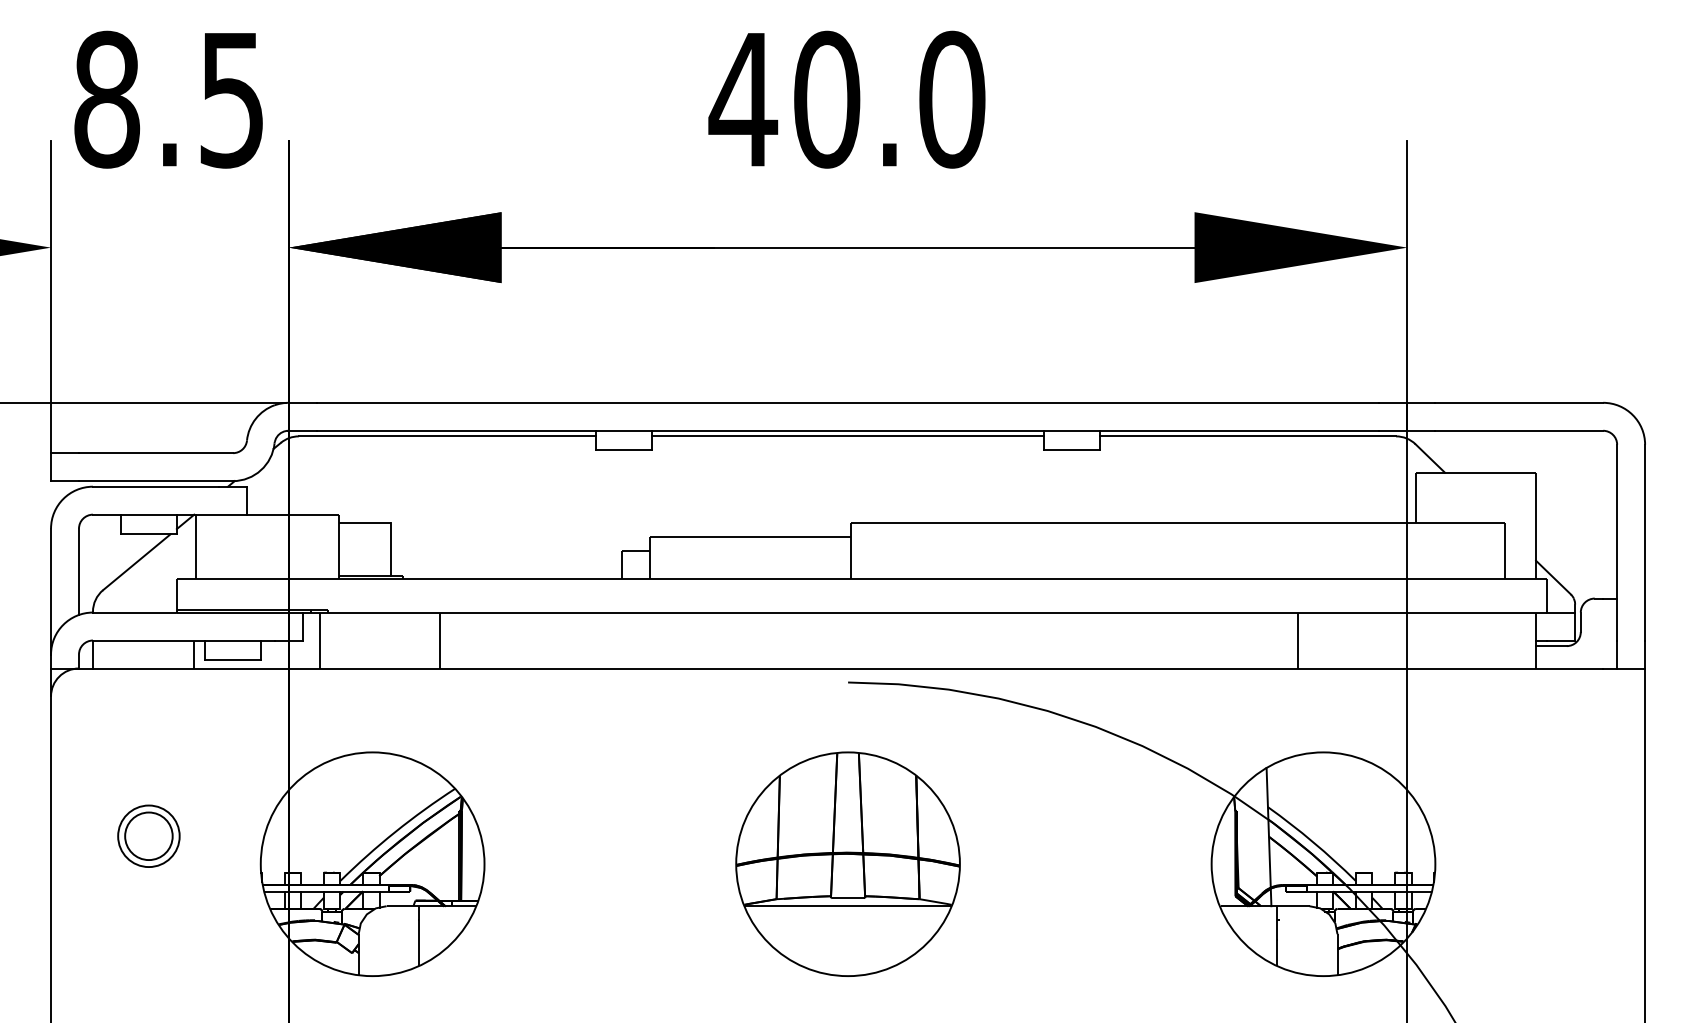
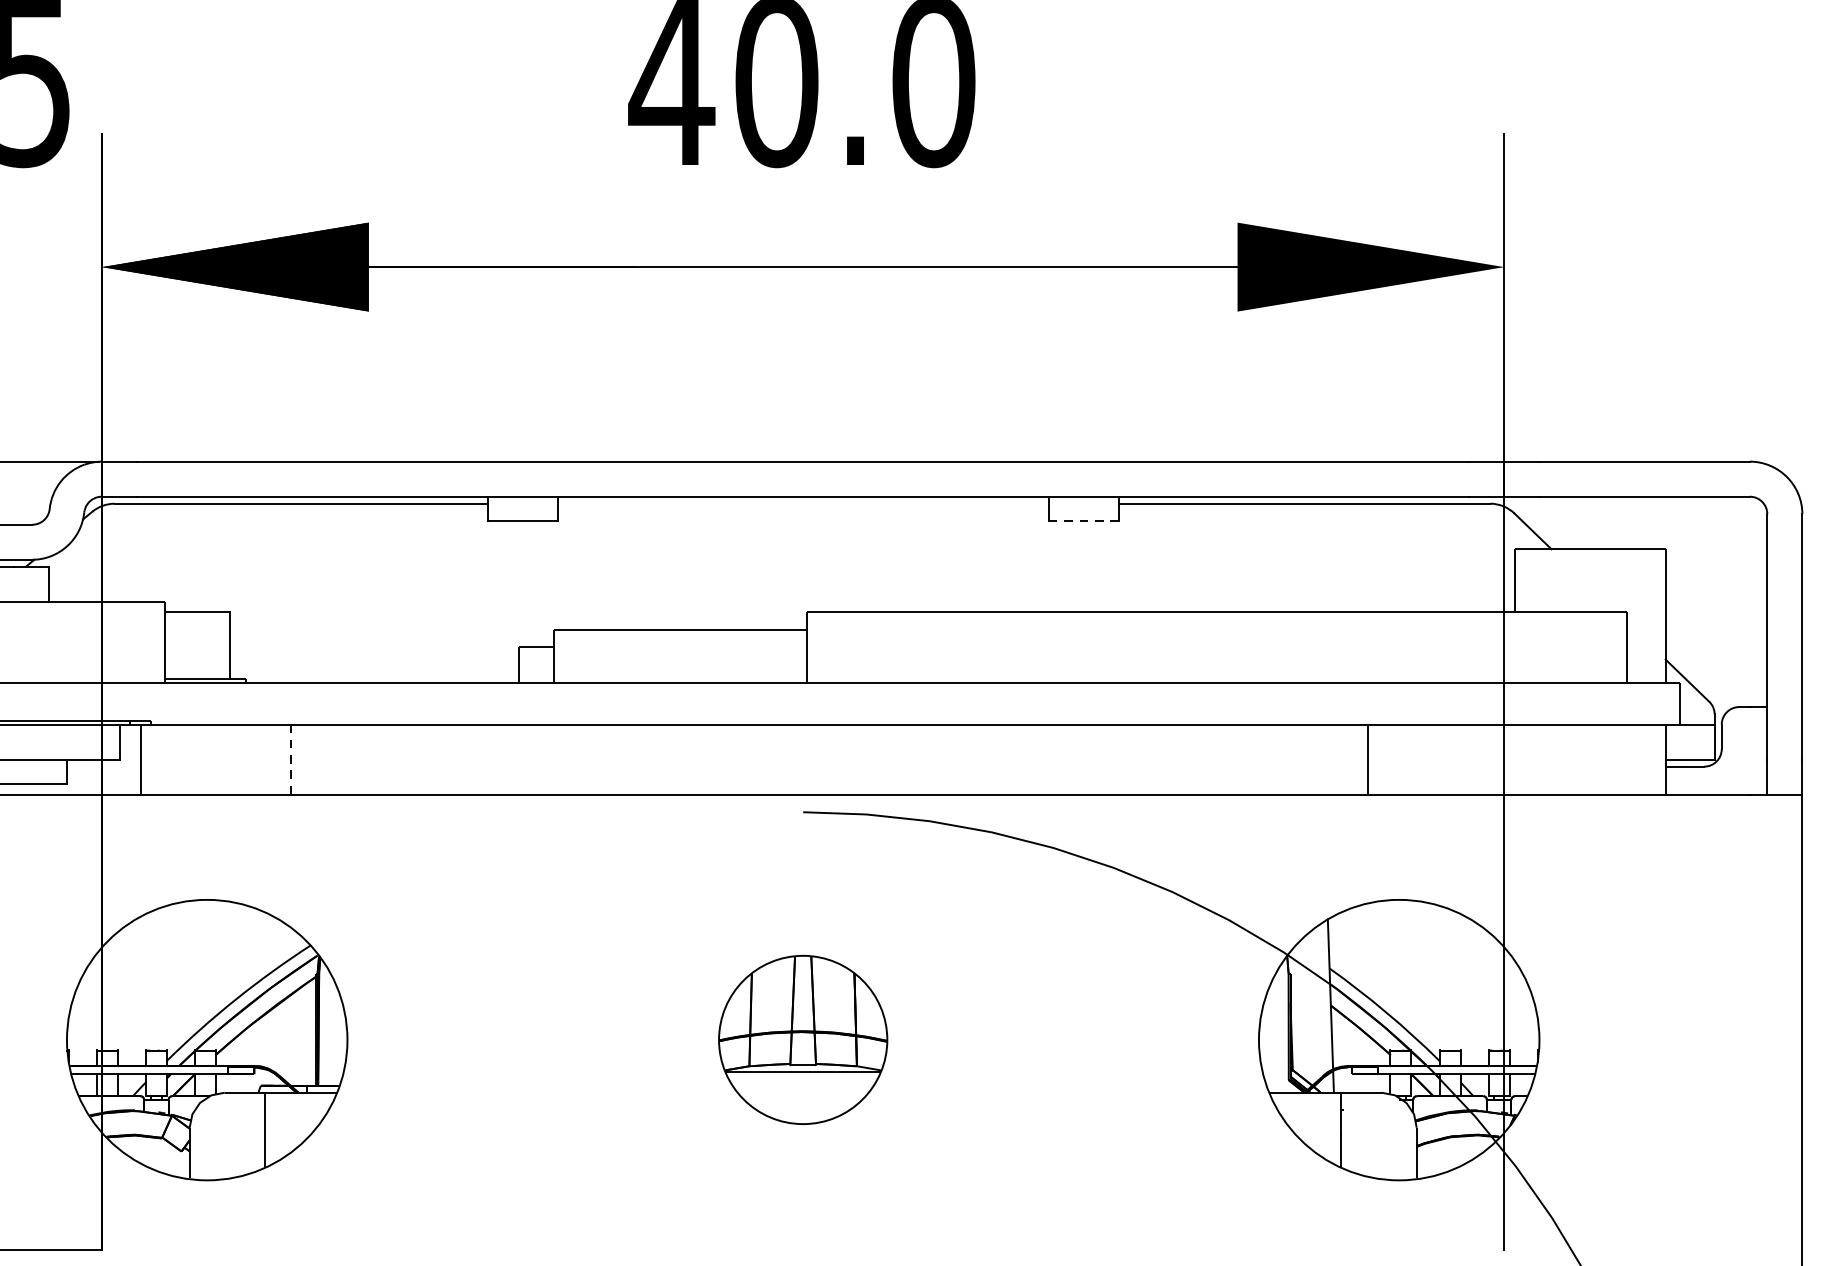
line: (847, 436) -> (802, 503), removed
line: (1071, 450) -> (1083, 521), solid -> dashed
line: (439, 640) -> (291, 759), solid -> dashed
part: (847, 863) -> (802, 1039), size x0.6

